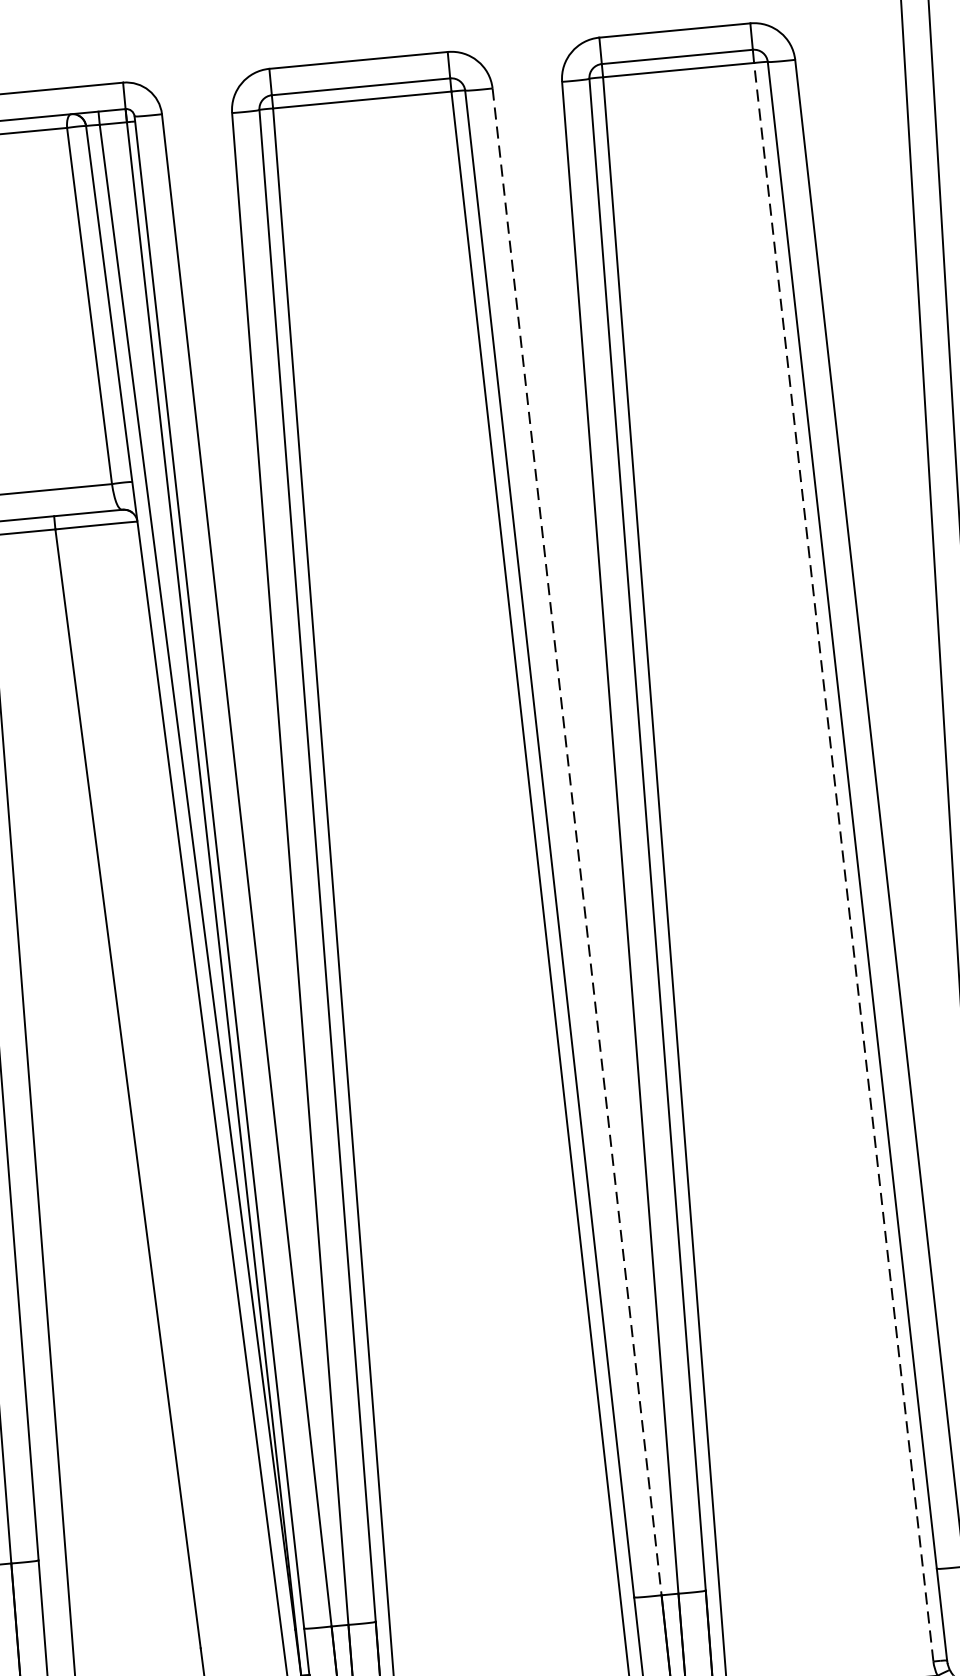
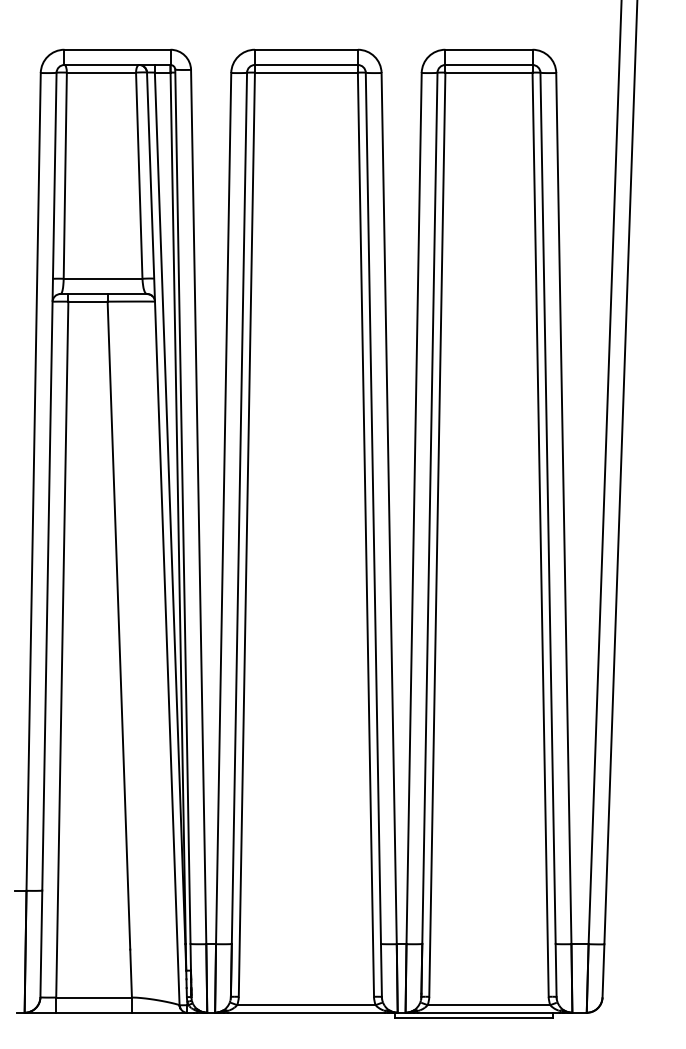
line: (577, 841) -> (389, 508), dashed -> solid
line: (843, 861) -> (540, 534), dashed -> solid

